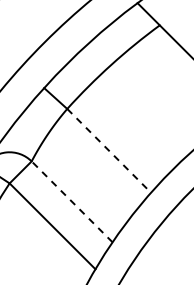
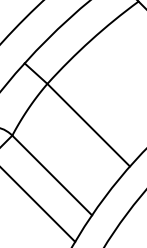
line: (109, 151) -> (89, 125), dashed -> solid
line: (71, 201) -> (51, 175), dashed -> solid

